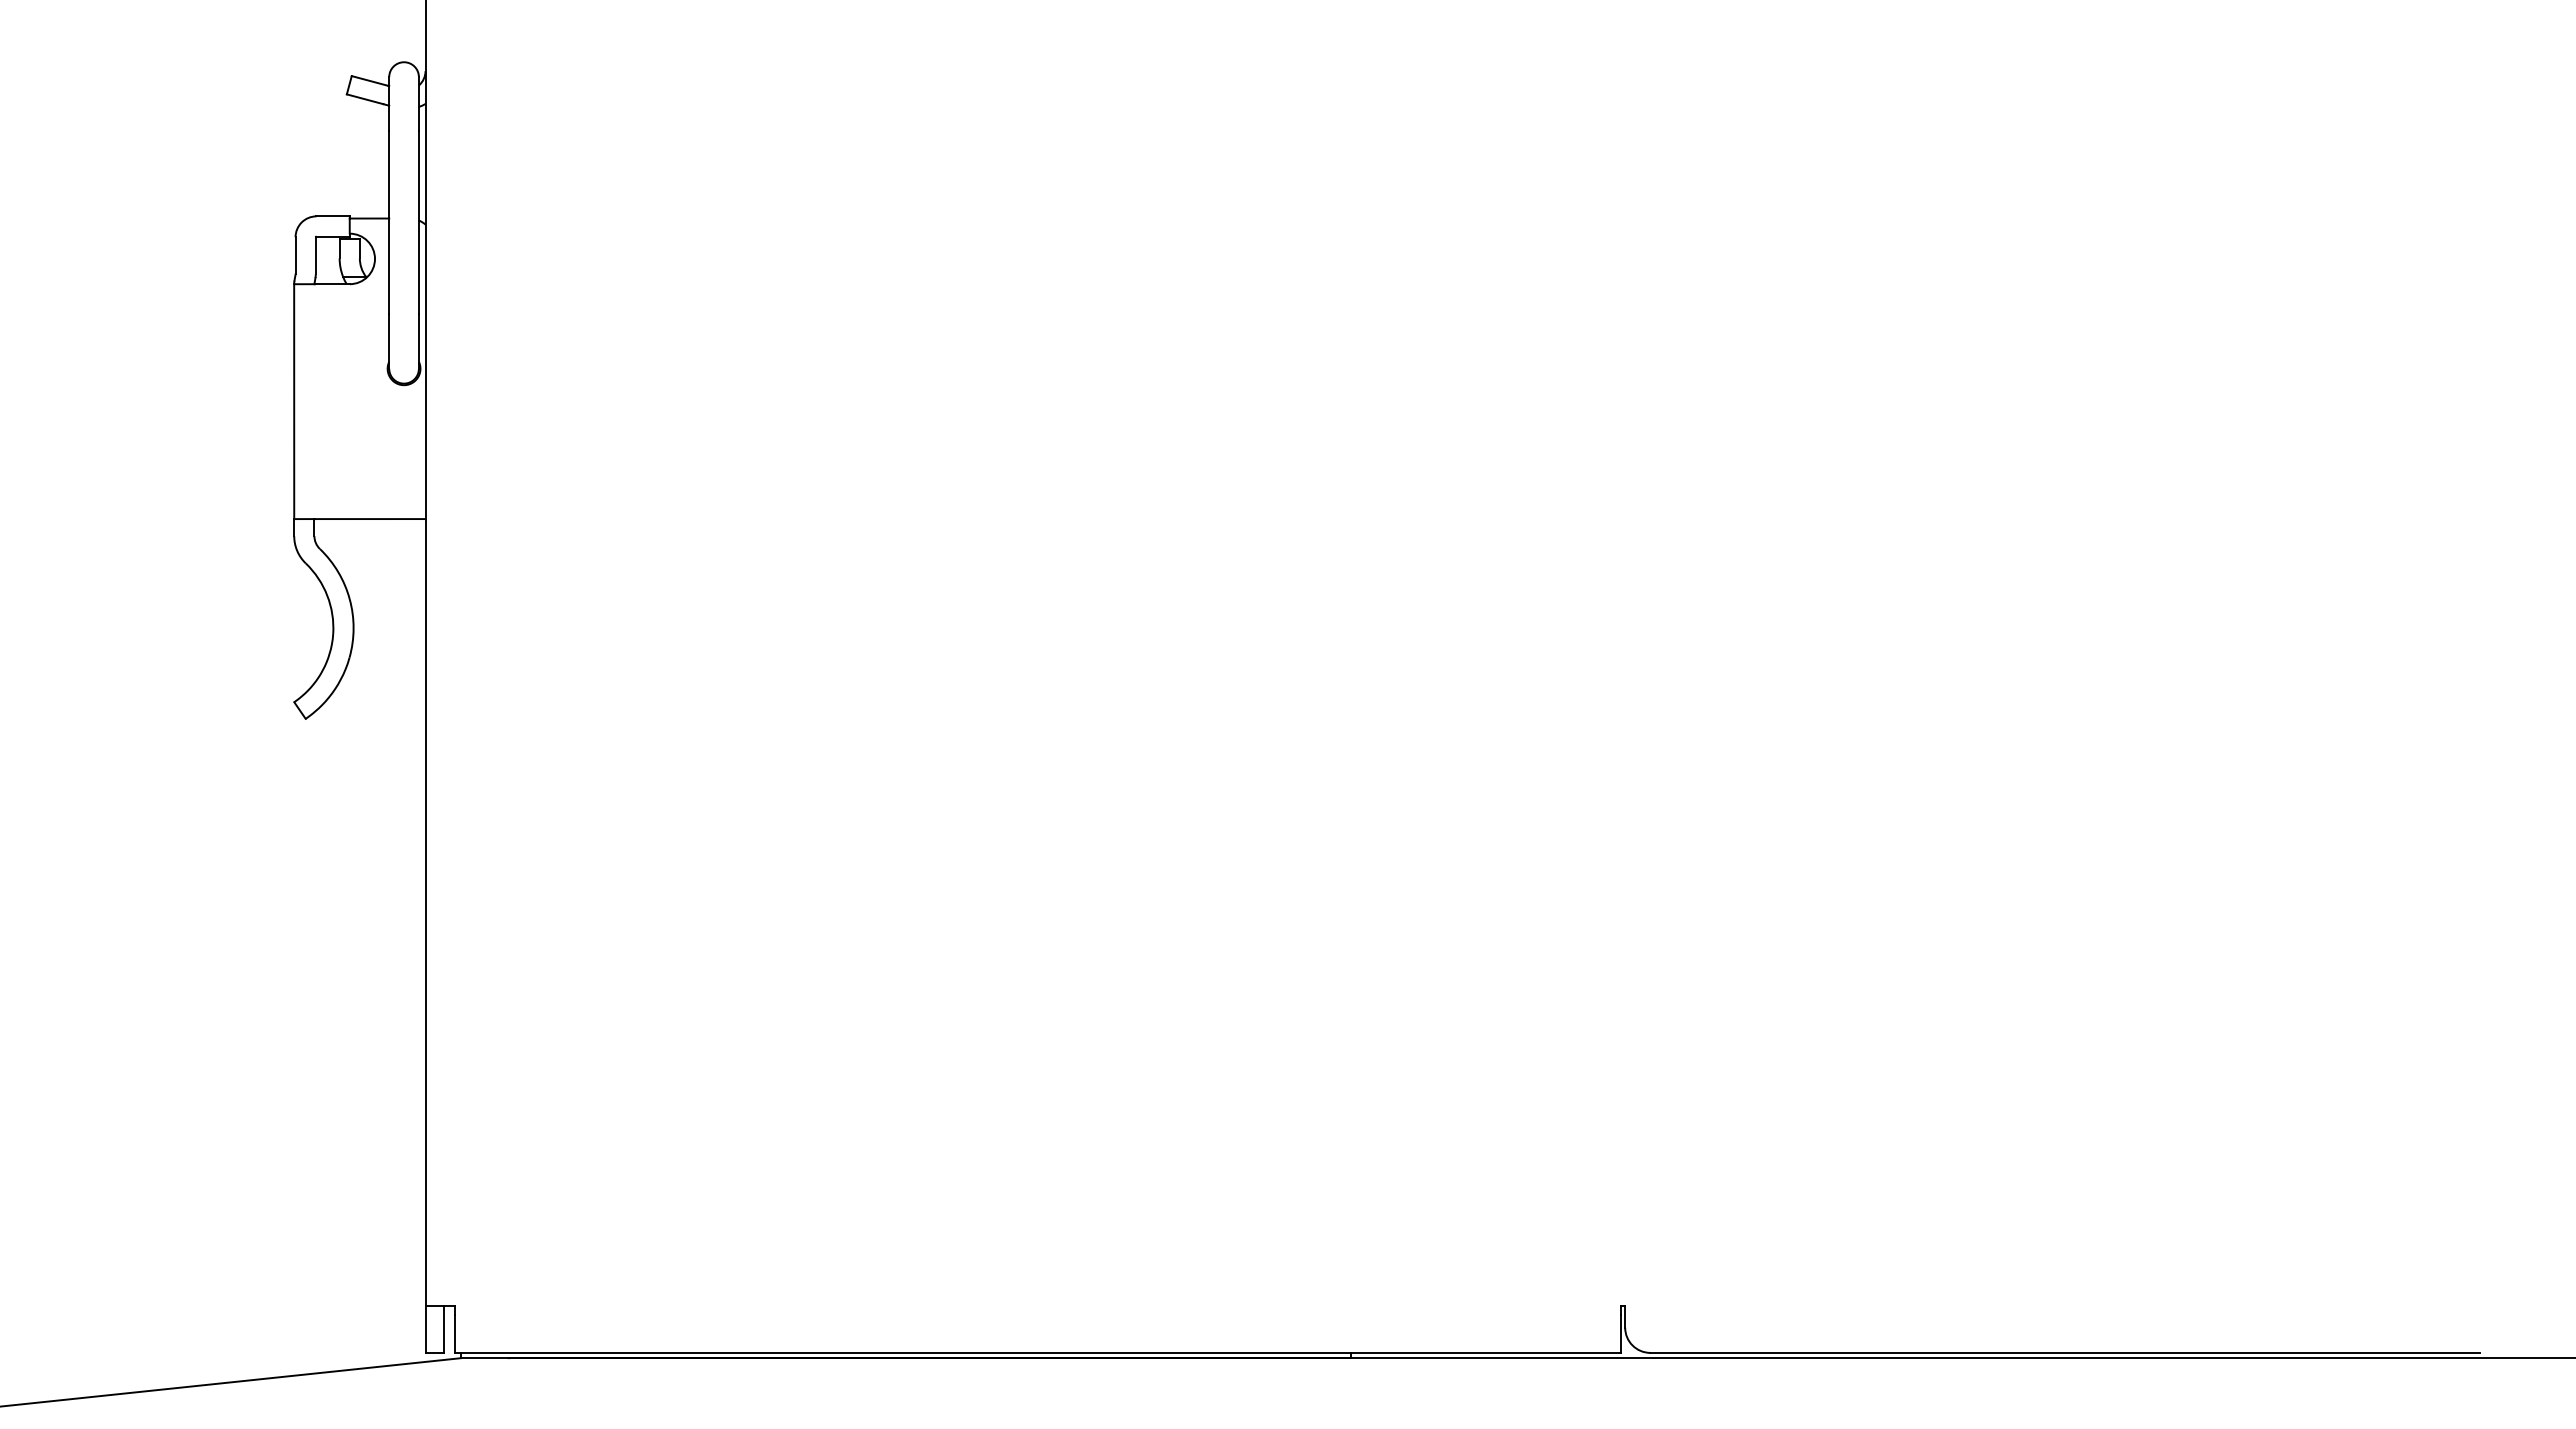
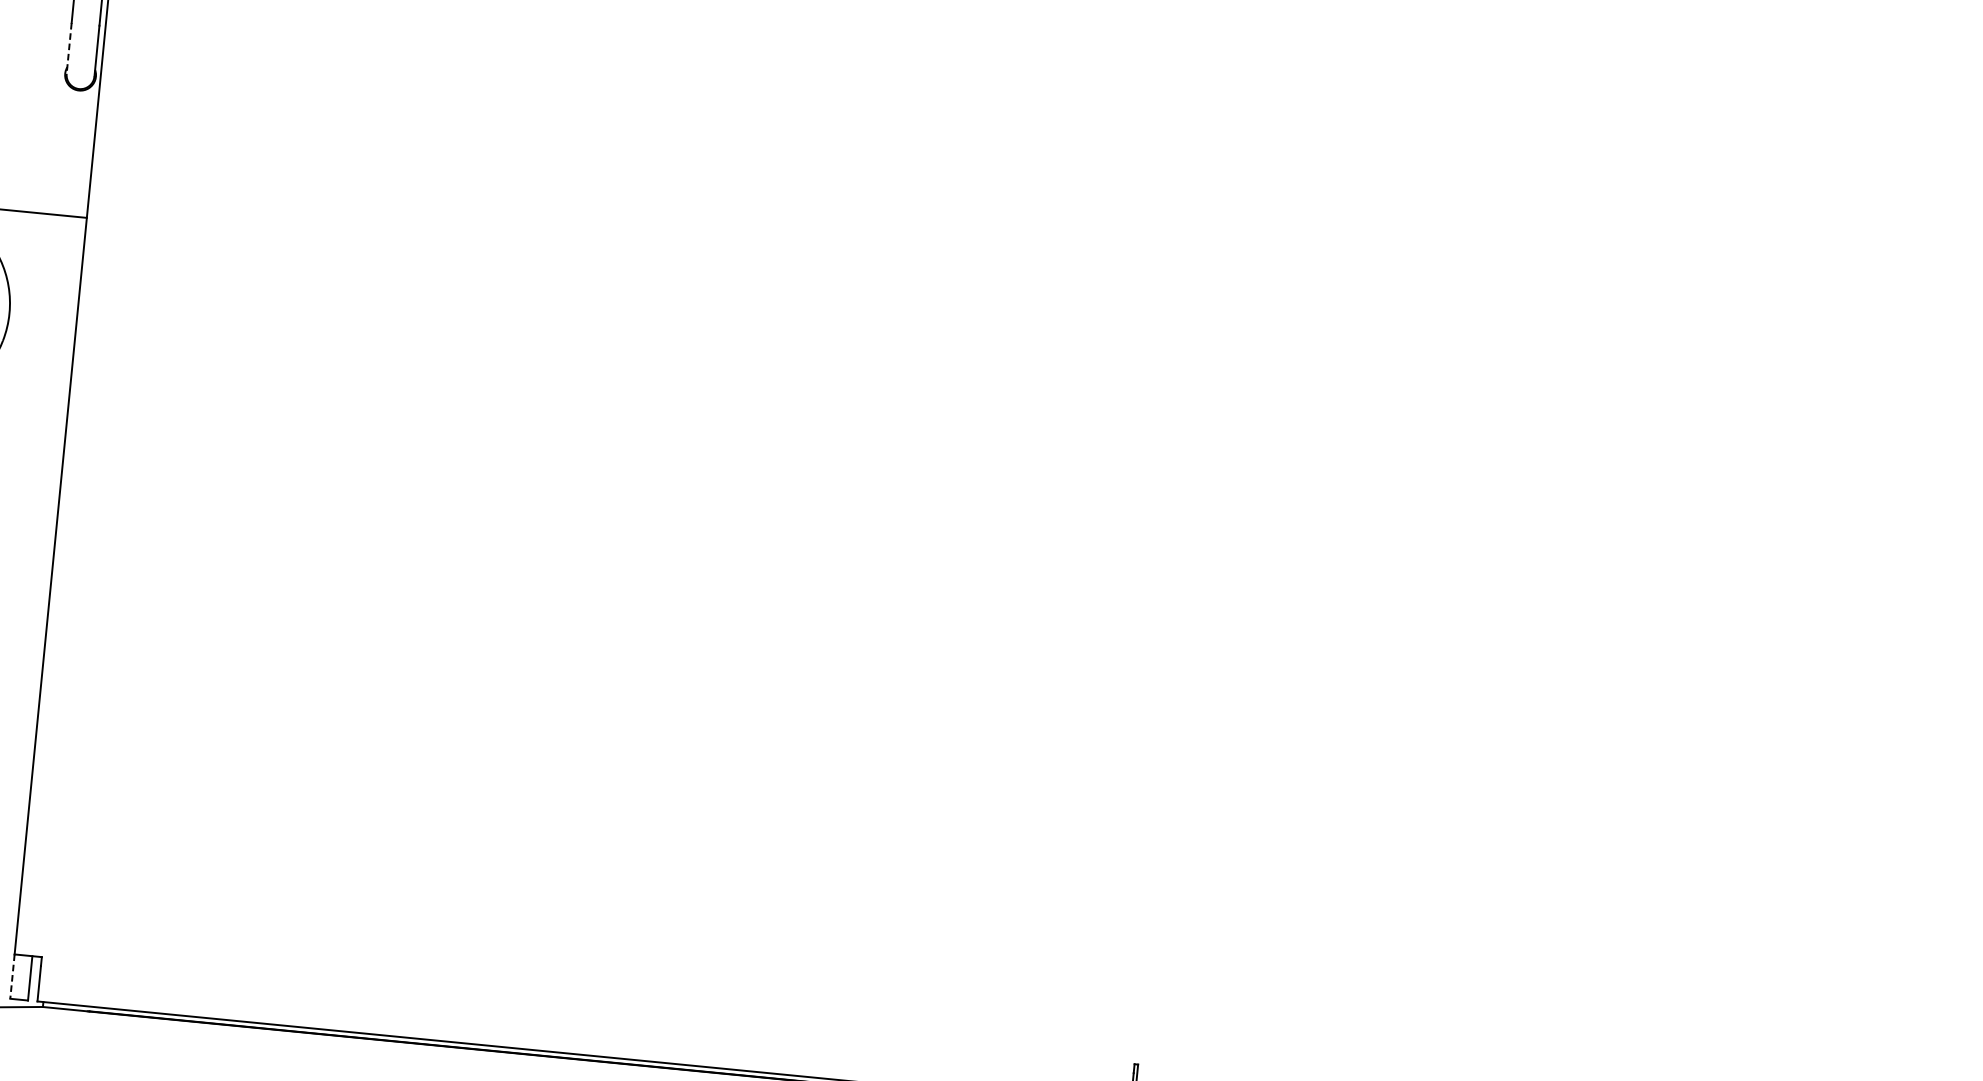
line: (389, 342) -> (69, 49), solid -> dashed
line: (425, 1329) -> (12, 976), solid -> dashed

